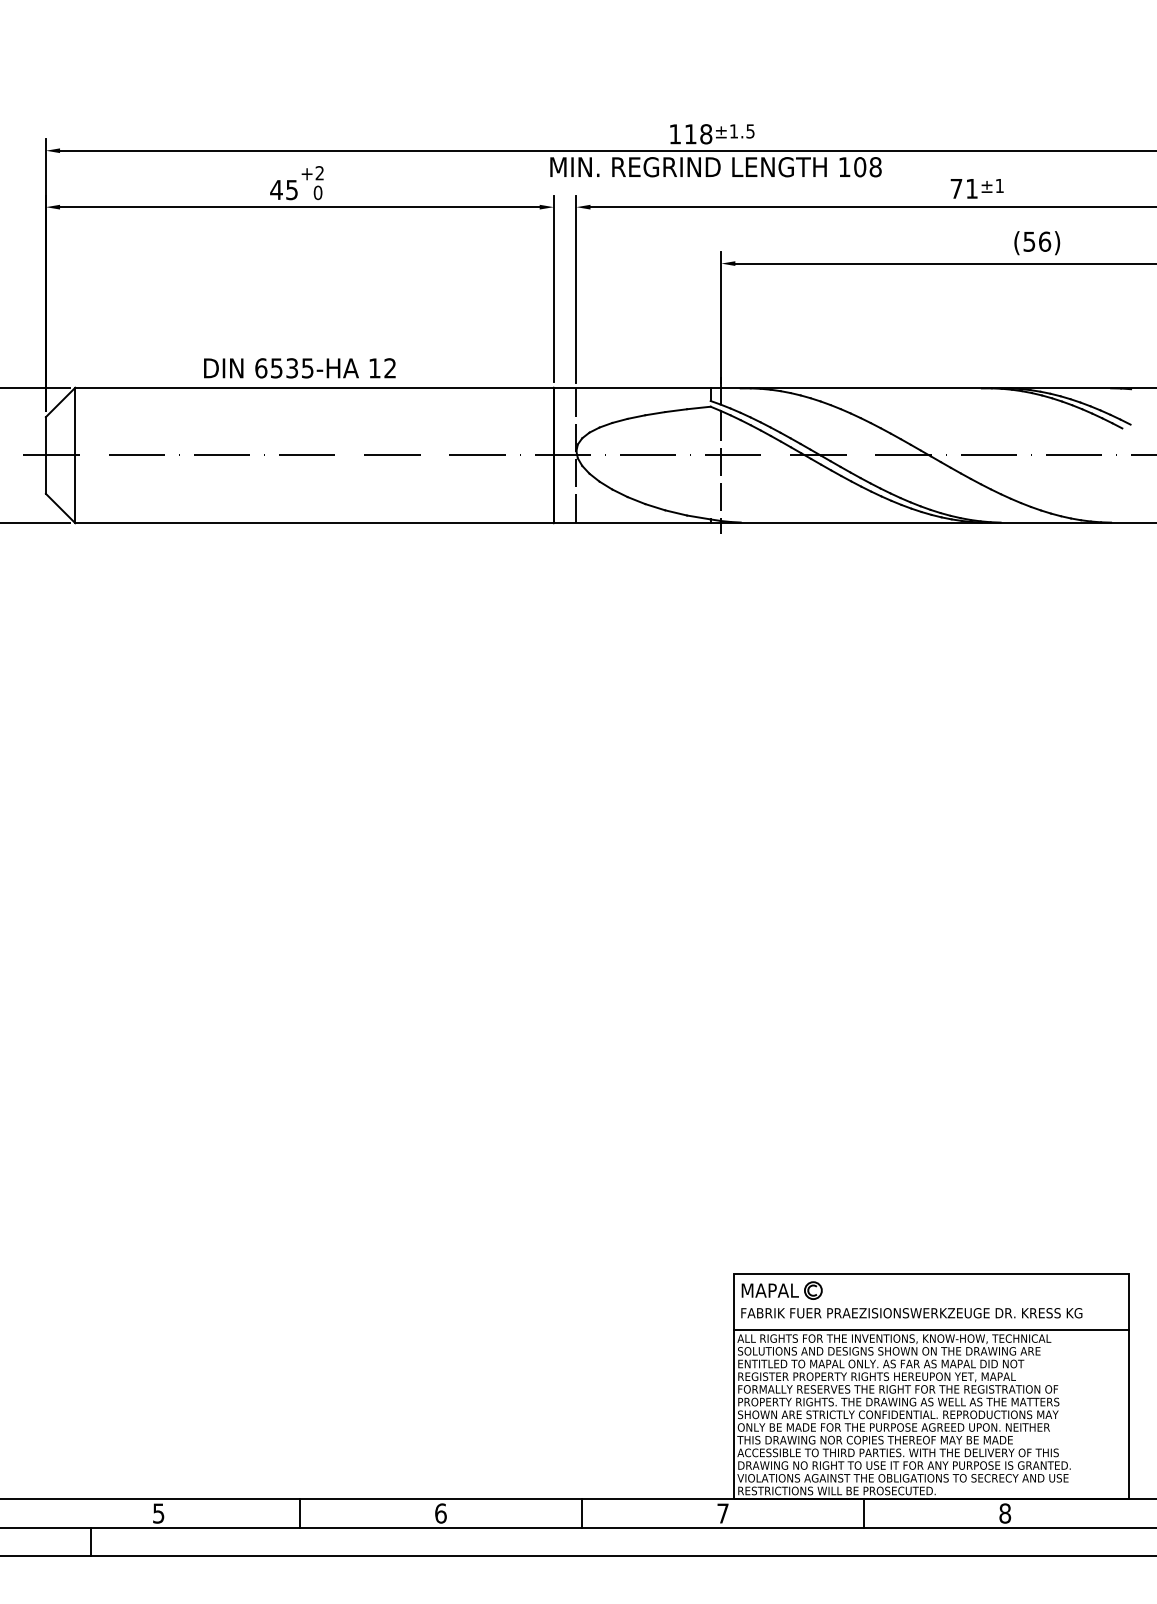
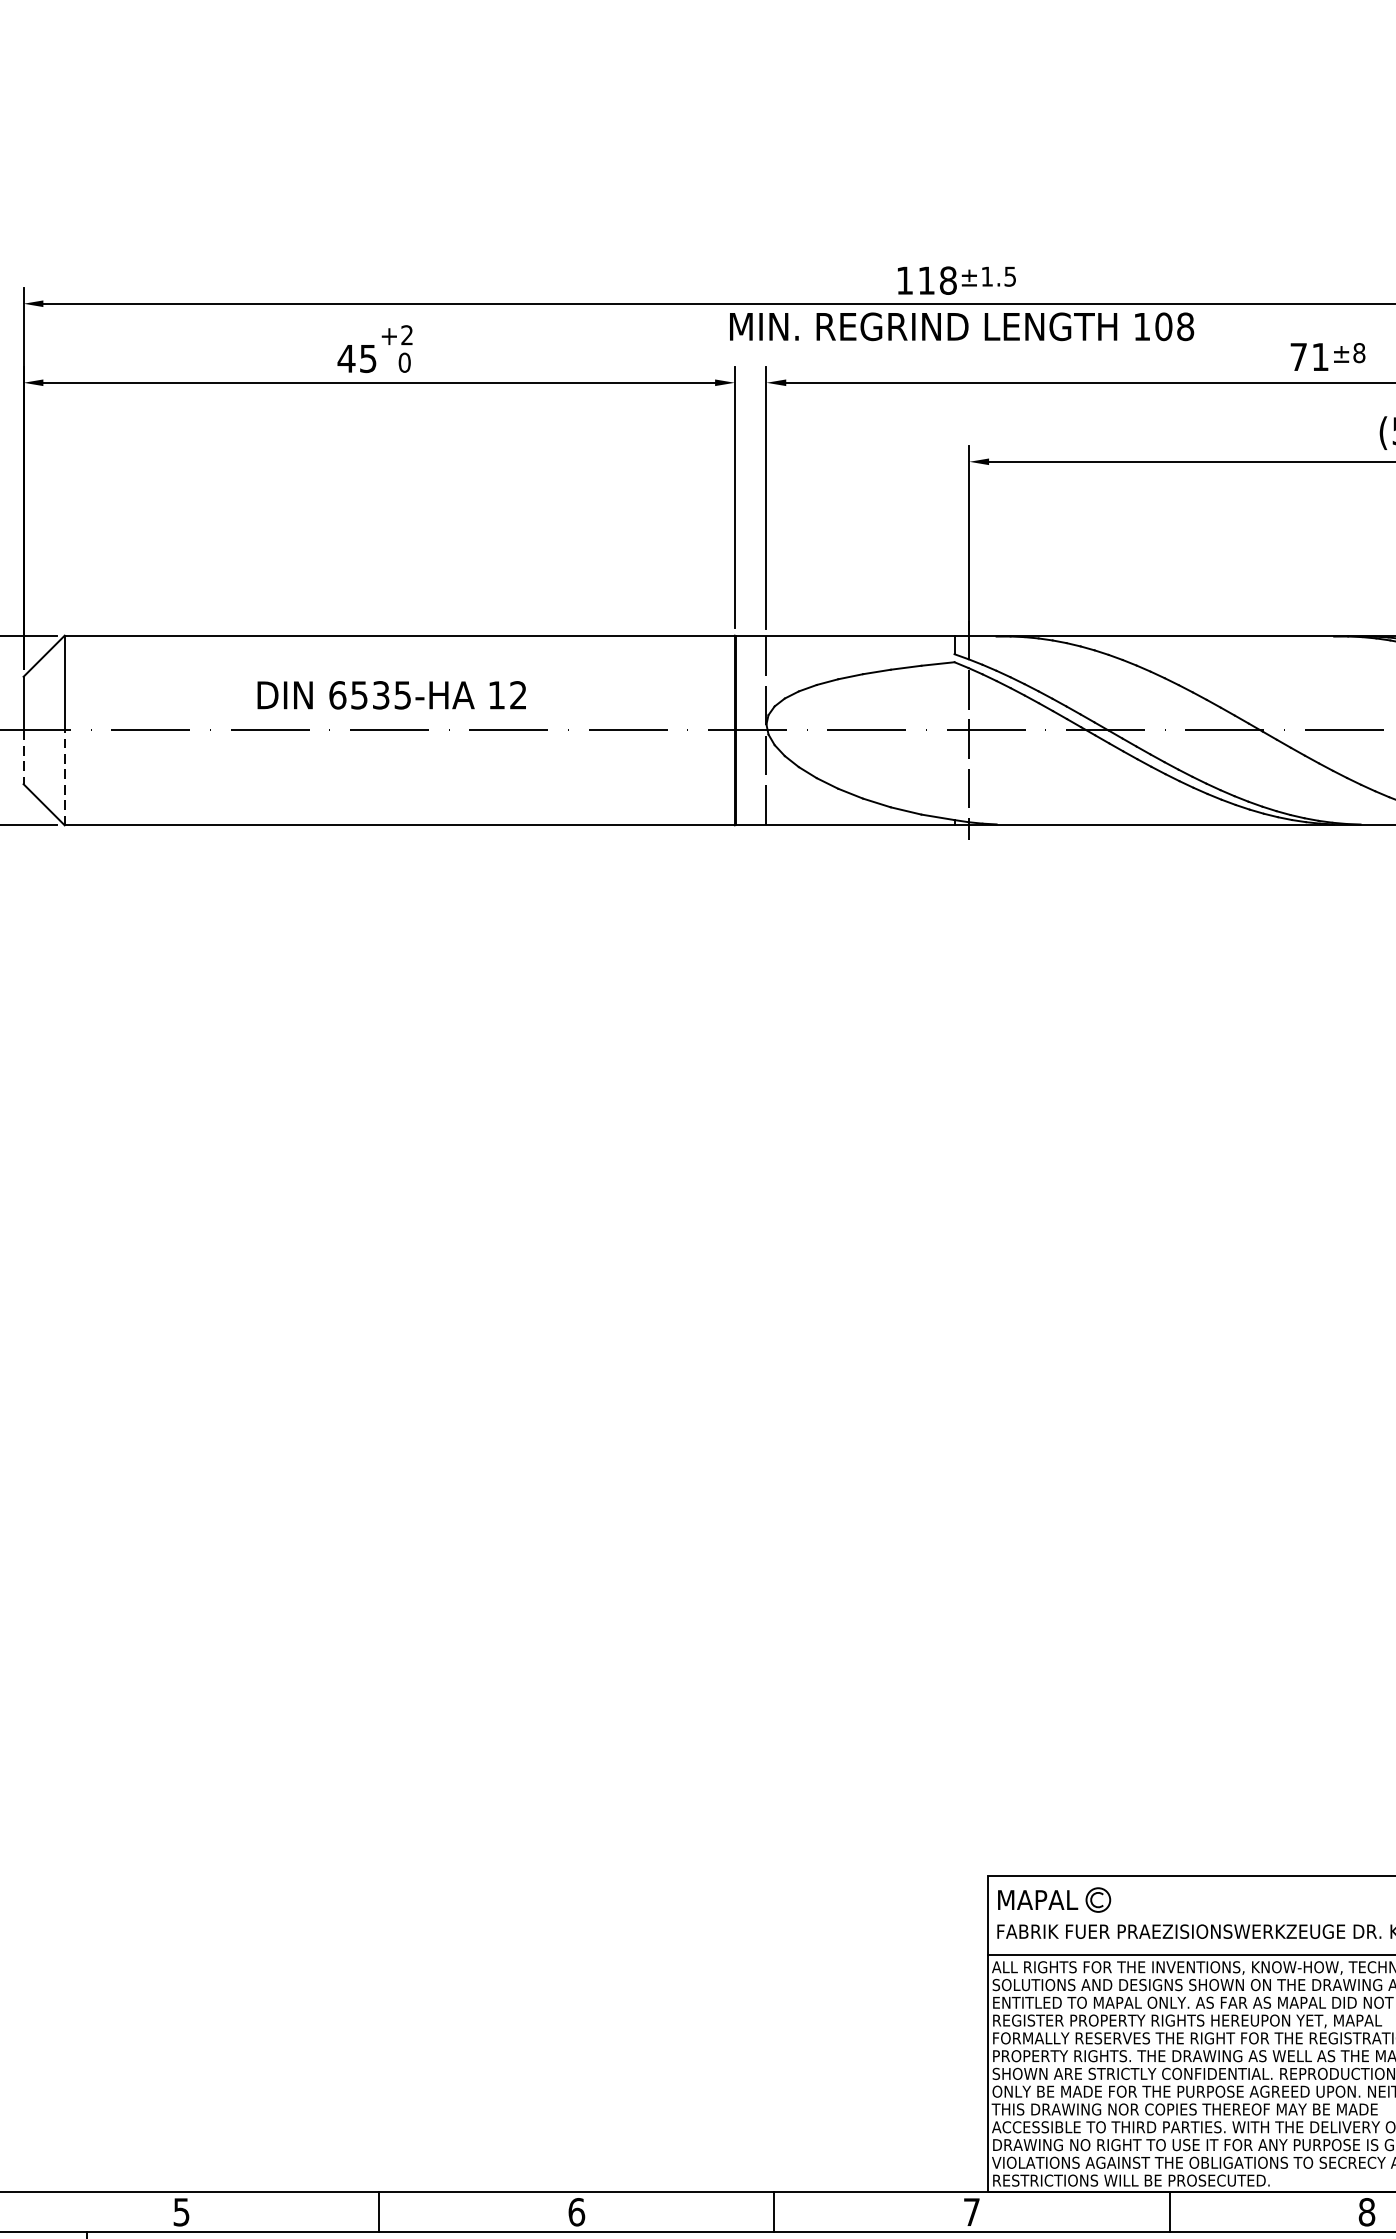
text: (999, 185) -> (1358, 352), ±1 -> ±8
text: (299, 368) -> (391, 695), moved
line: (45, 475) -> (23, 758), solid -> dashed
line: (75, 489) -> (65, 778), solid -> dashed

